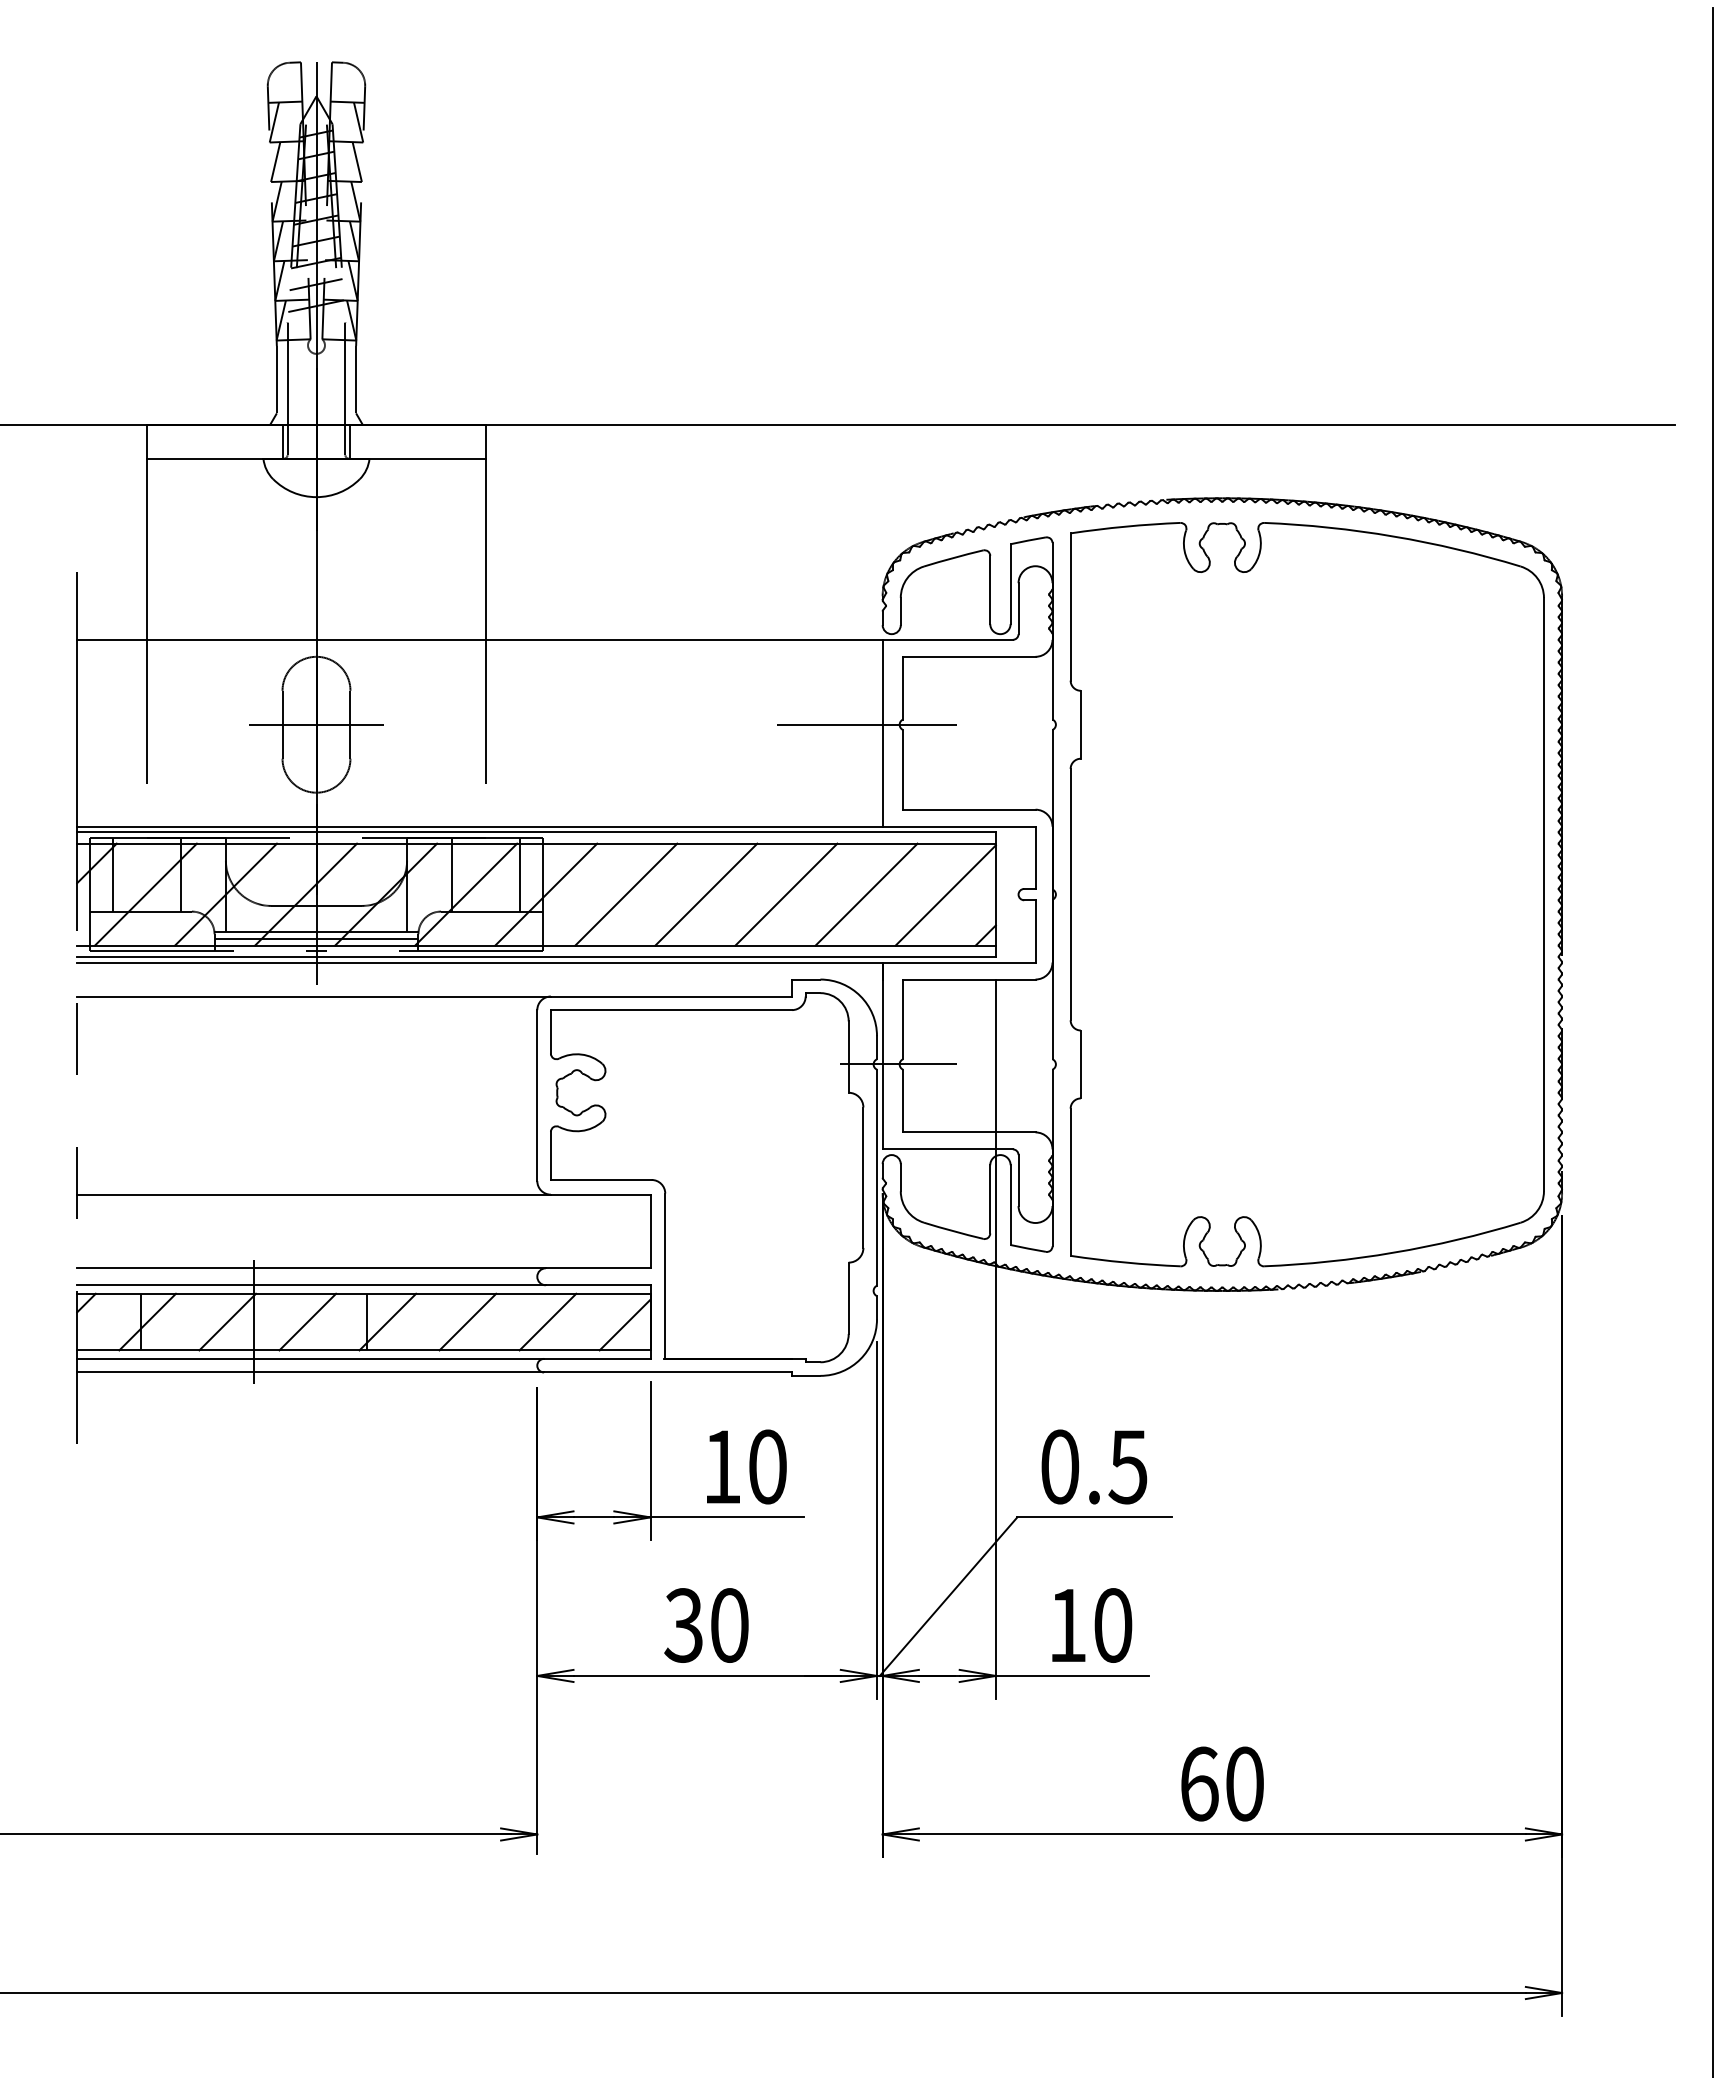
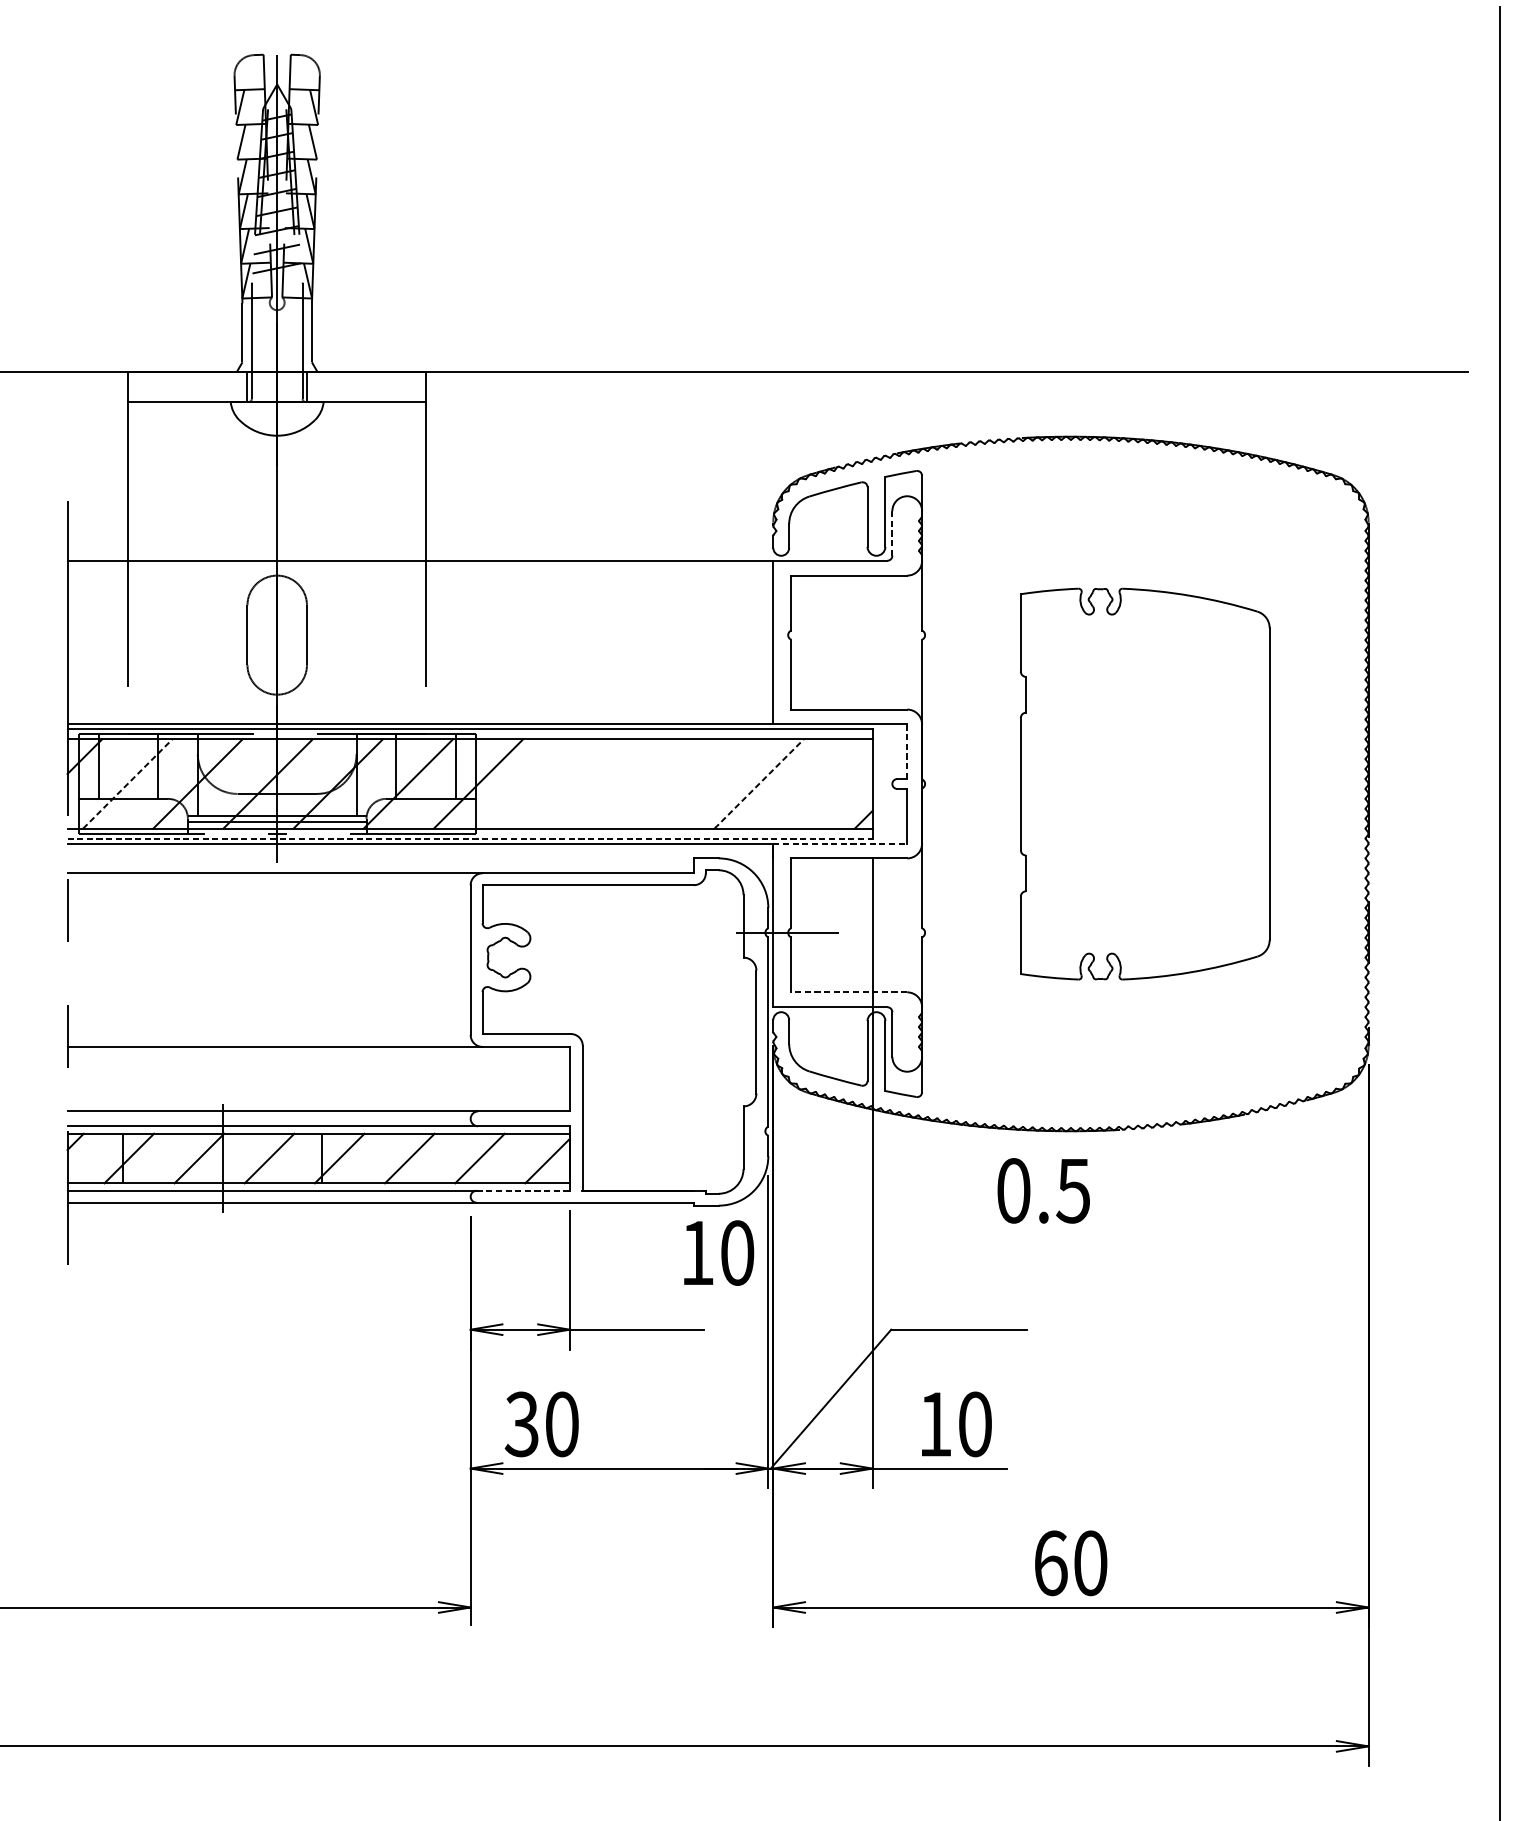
line: (1018, 608) -> (892, 533), solid -> dashed
line: (316, 724) -> (277, 634), removed
line: (867, 724) -> (760, 634), removed
line: (1035, 858) -> (907, 752), solid -> dashed
line: (146, 894) -> (128, 783), solid -> dashed
line: (626, 894) -> (548, 783), removed
line: (706, 894) -> (618, 783), removed
line: (786, 894) -> (689, 783), removed
line: (866, 894) -> (759, 783), solid -> dashed
part: (1306, 894) -> (1144, 783), size x0.6
line: (945, 895) -> (828, 784), removed
line: (537, 956) -> (470, 838), solid -> dashed
line: (959, 962) -> (840, 843), solid -> dashed
line: (968, 1132) -> (848, 992), solid -> dashed
line: (597, 1358) -> (523, 1190), solid -> dashed
text: (746, 1466) -> (718, 1252), moved
text: (1094, 1466) -> (1043, 1190), moved
text: (706, 1625) -> (541, 1424), moved

